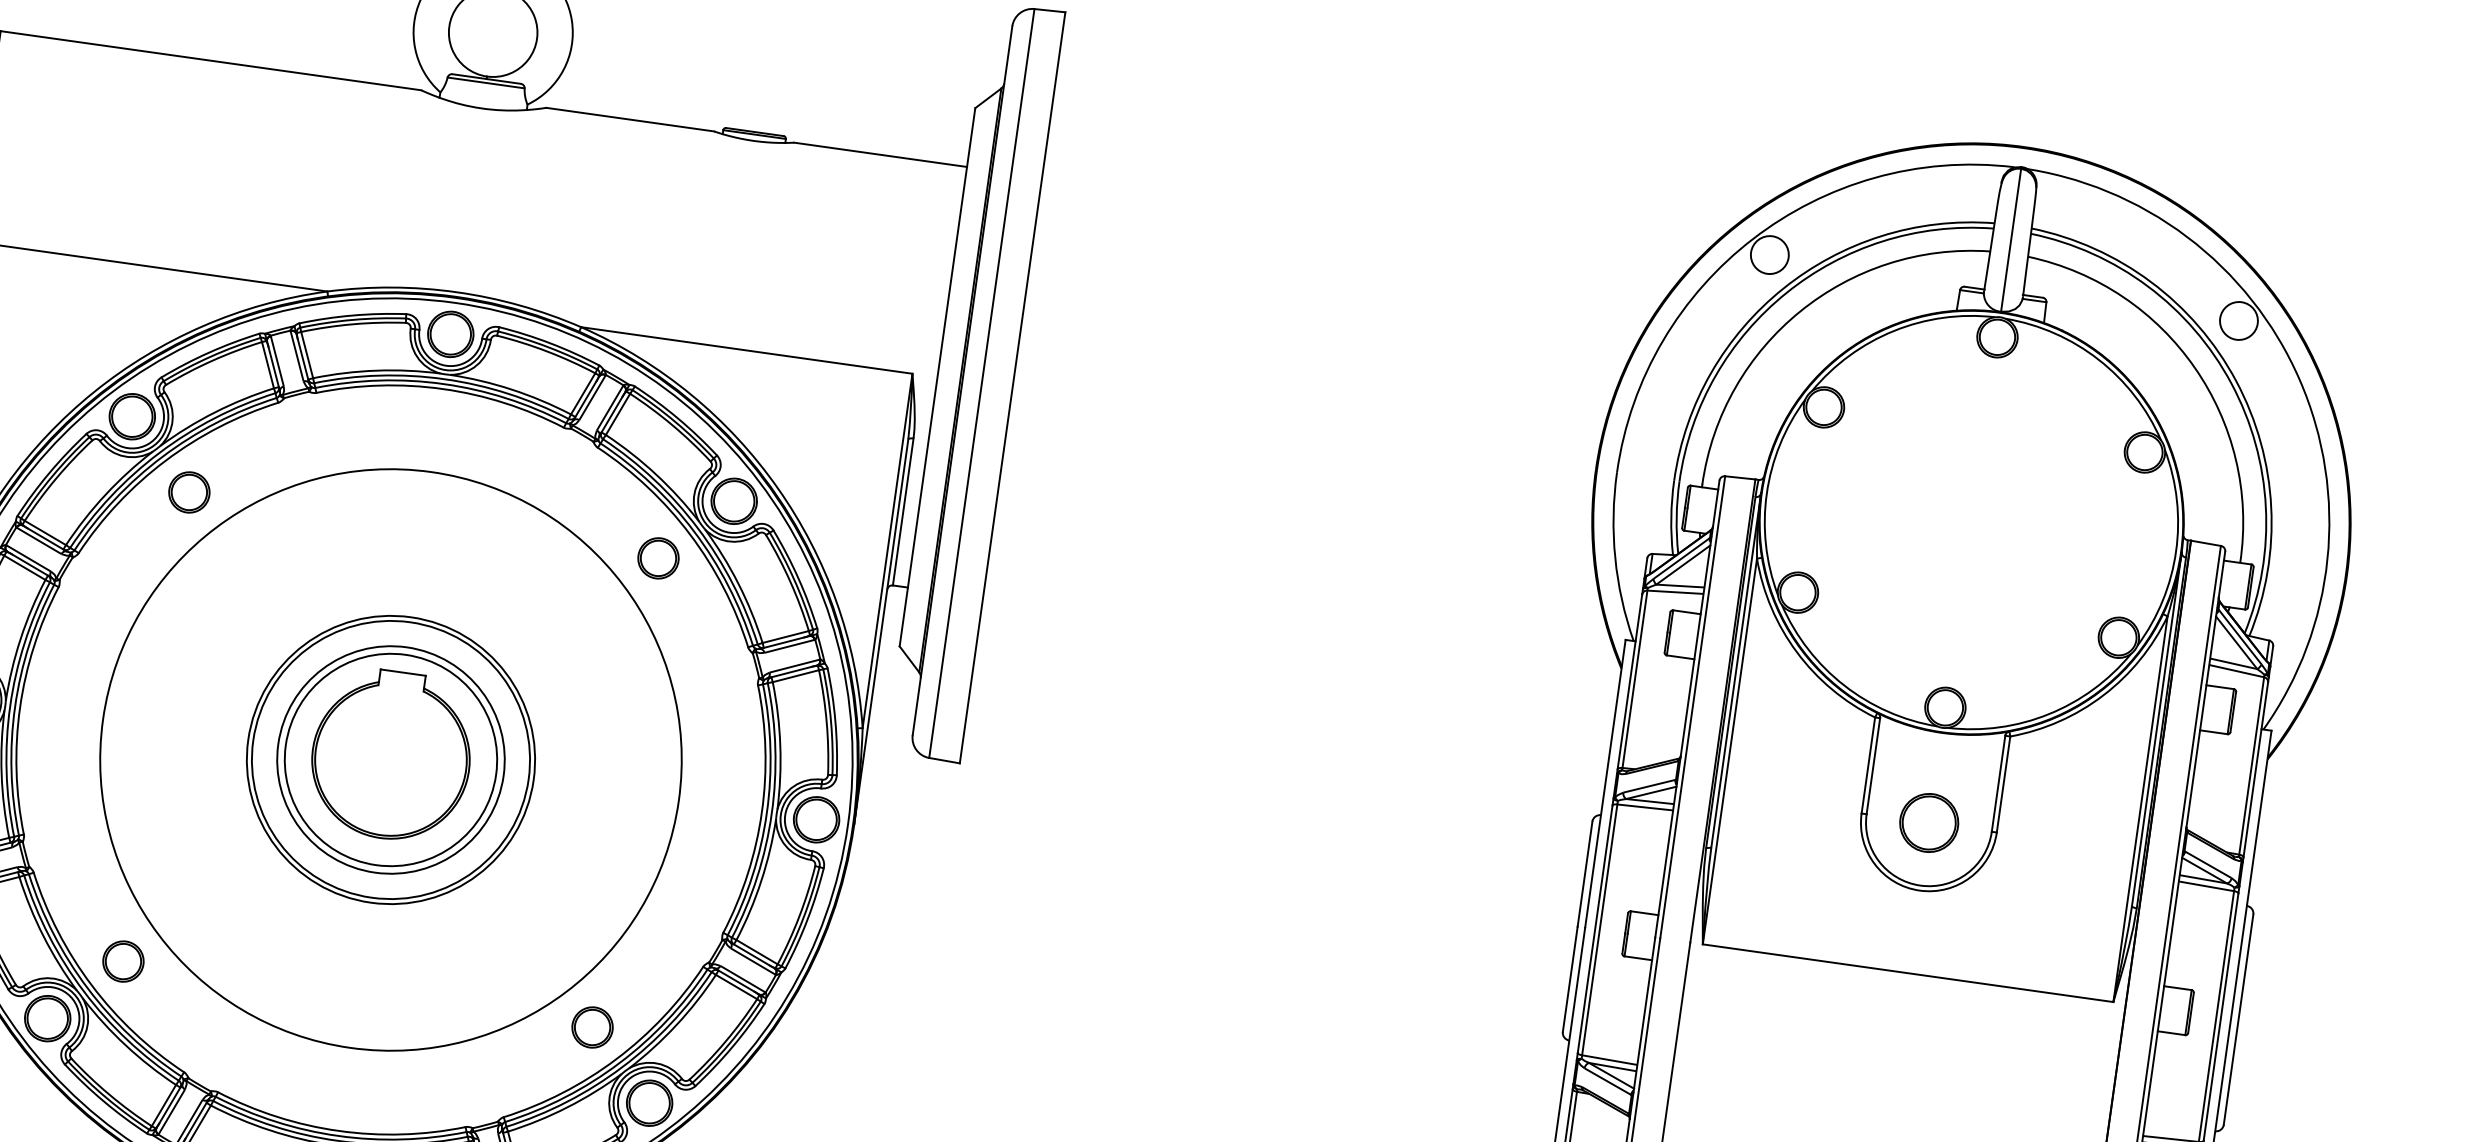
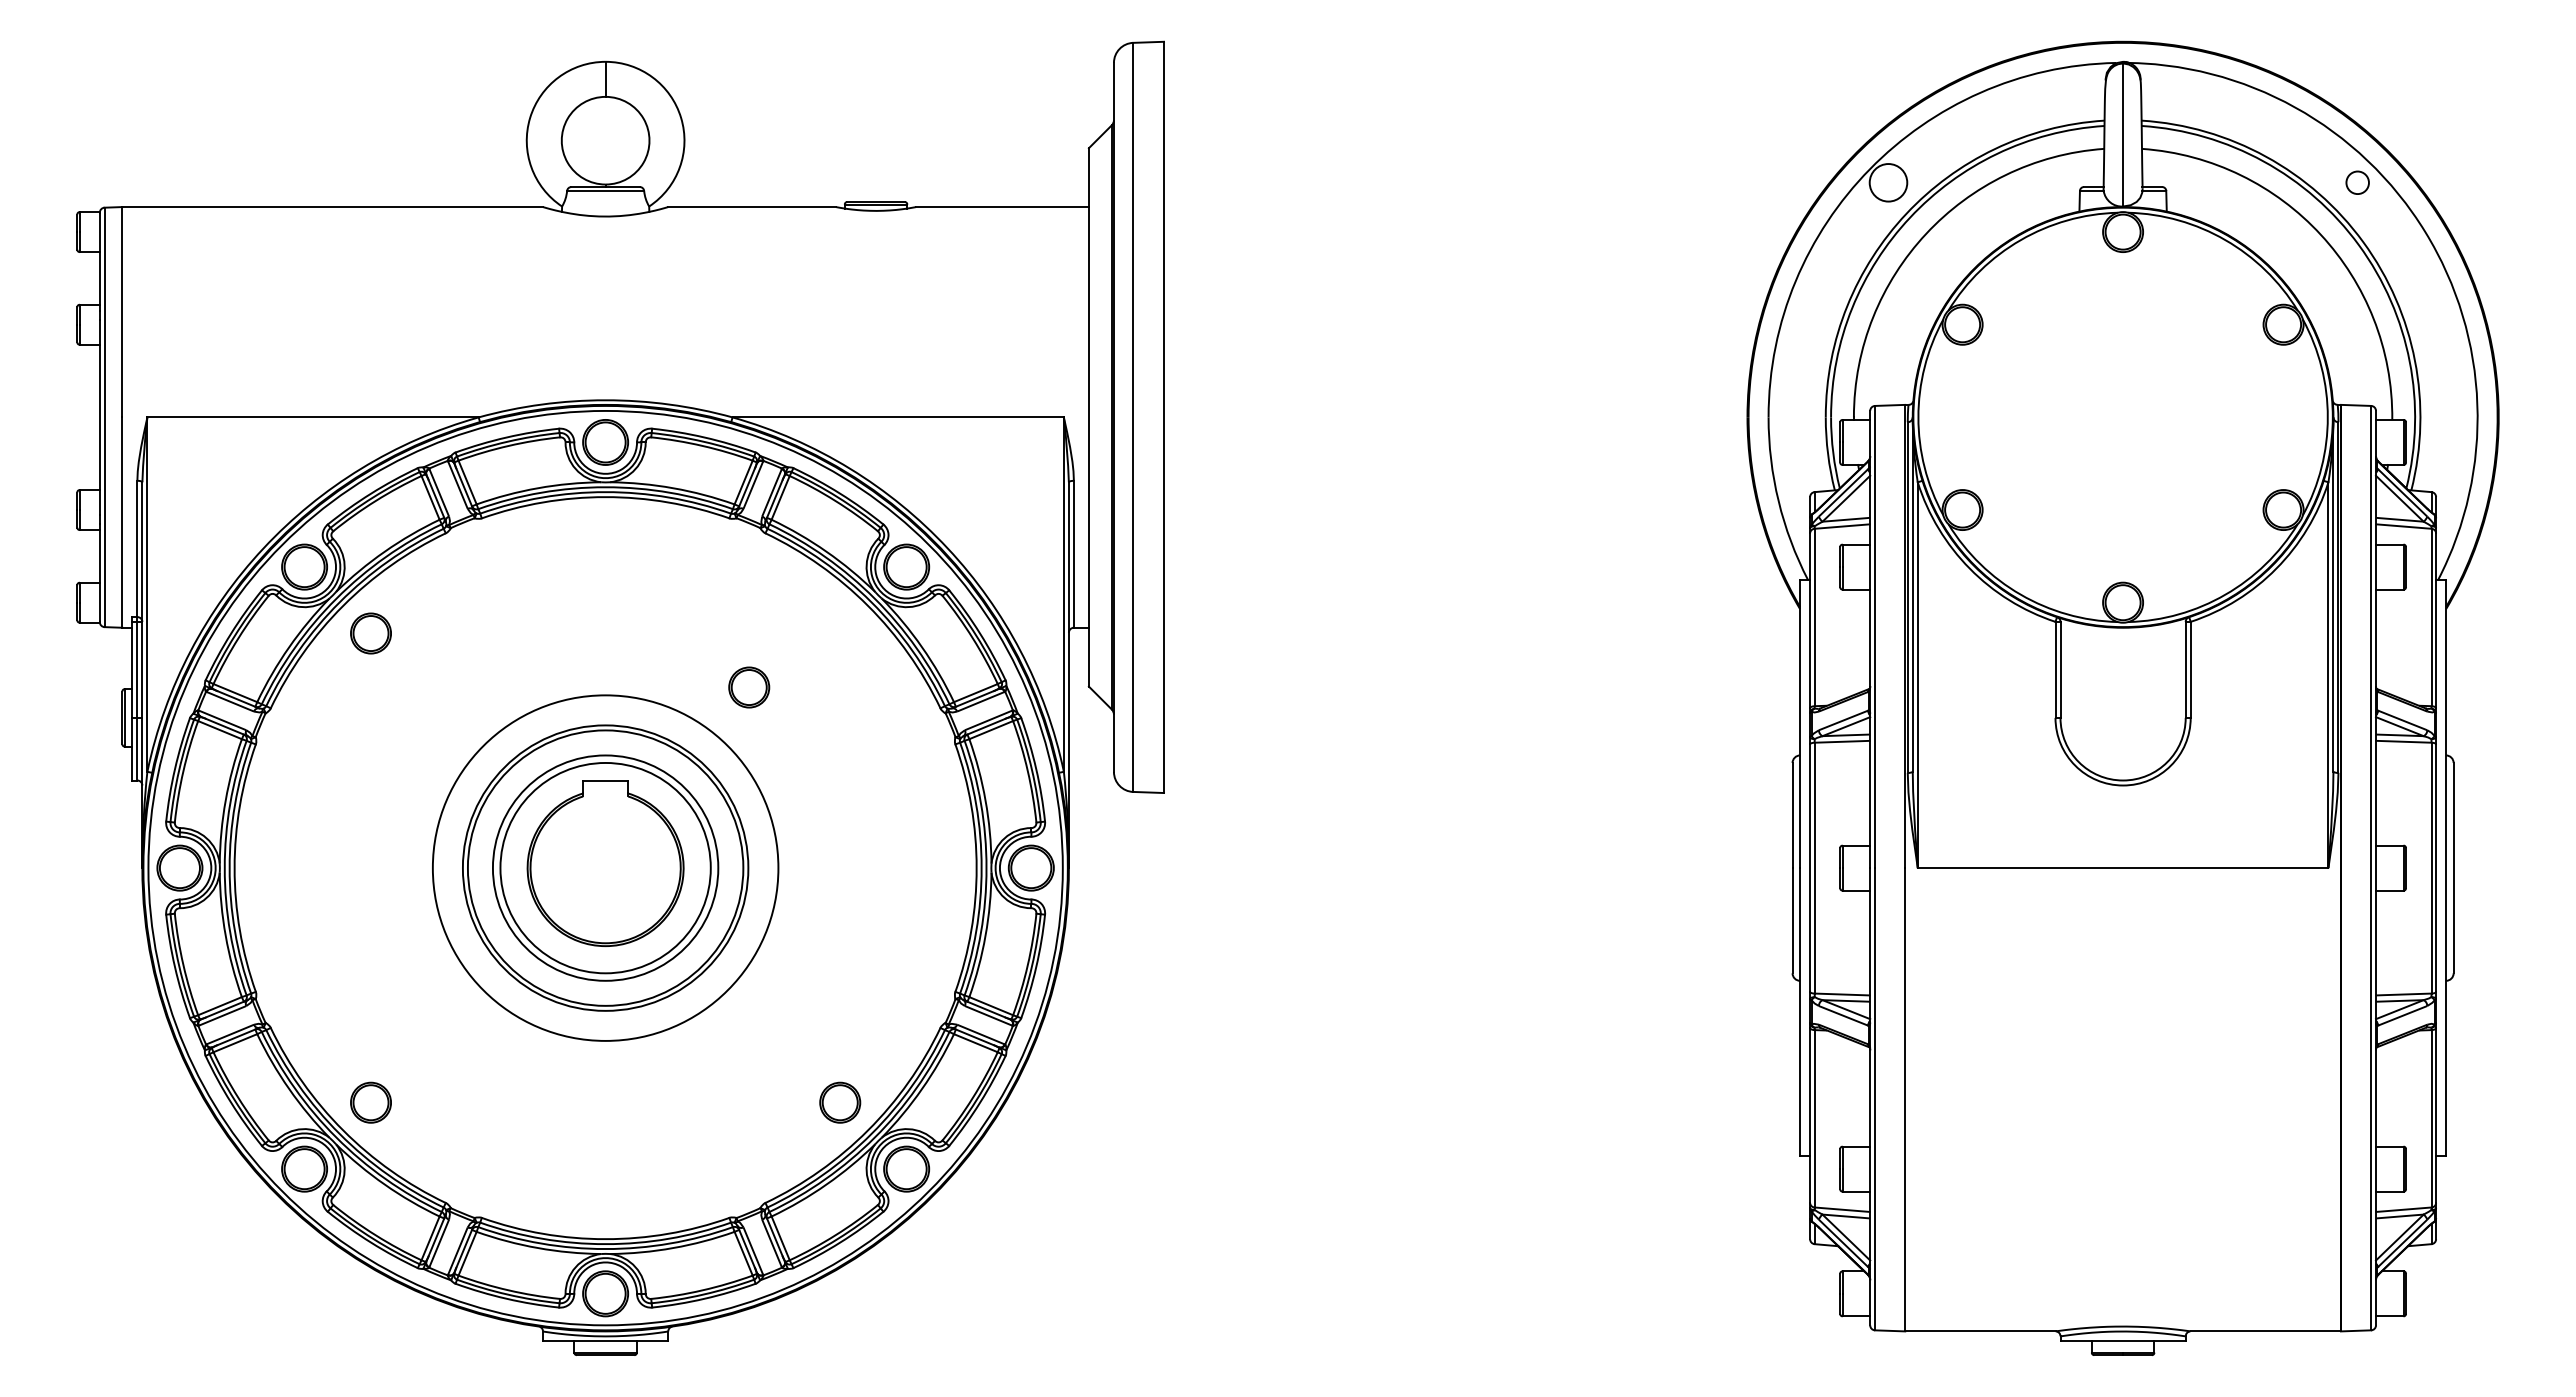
circle: (2238, 320) -> (2357, 182), size x0.6
part: (658, 558) -> (749, 687), moved
circle: (390, 760) -> (605, 868), size x0.6
part: (1928, 822) -> (2122, 717), removed

